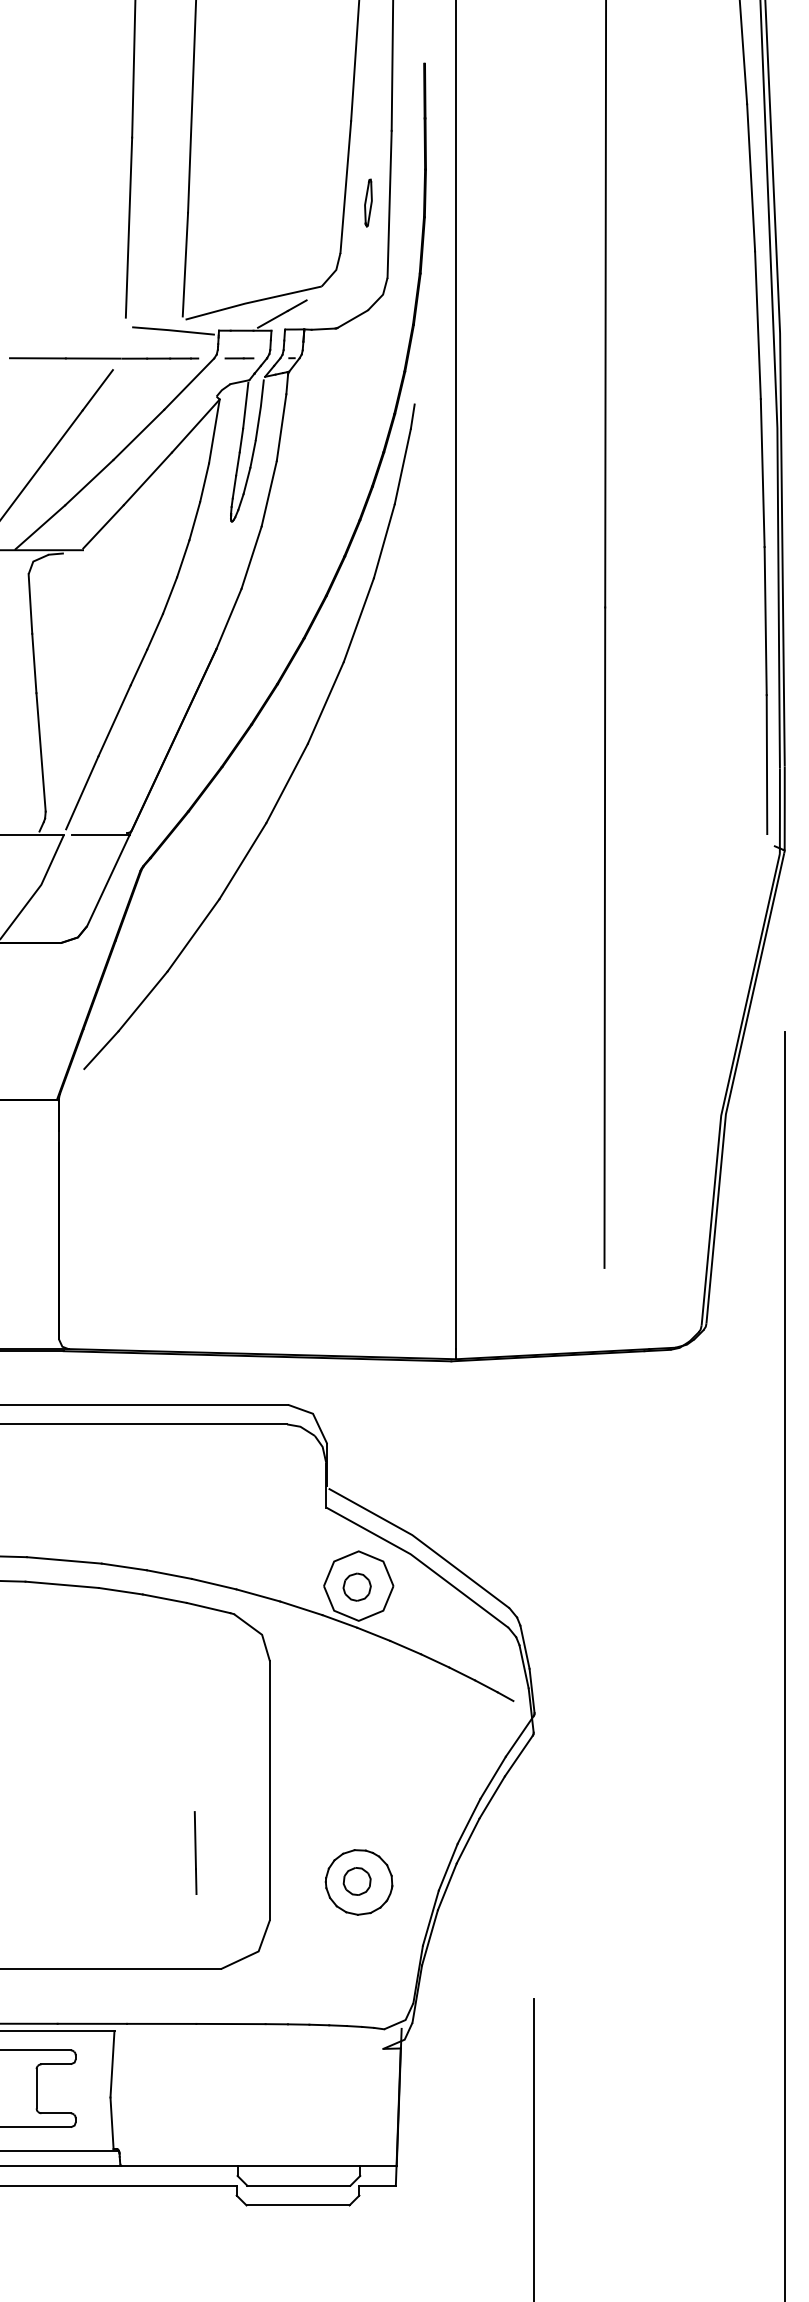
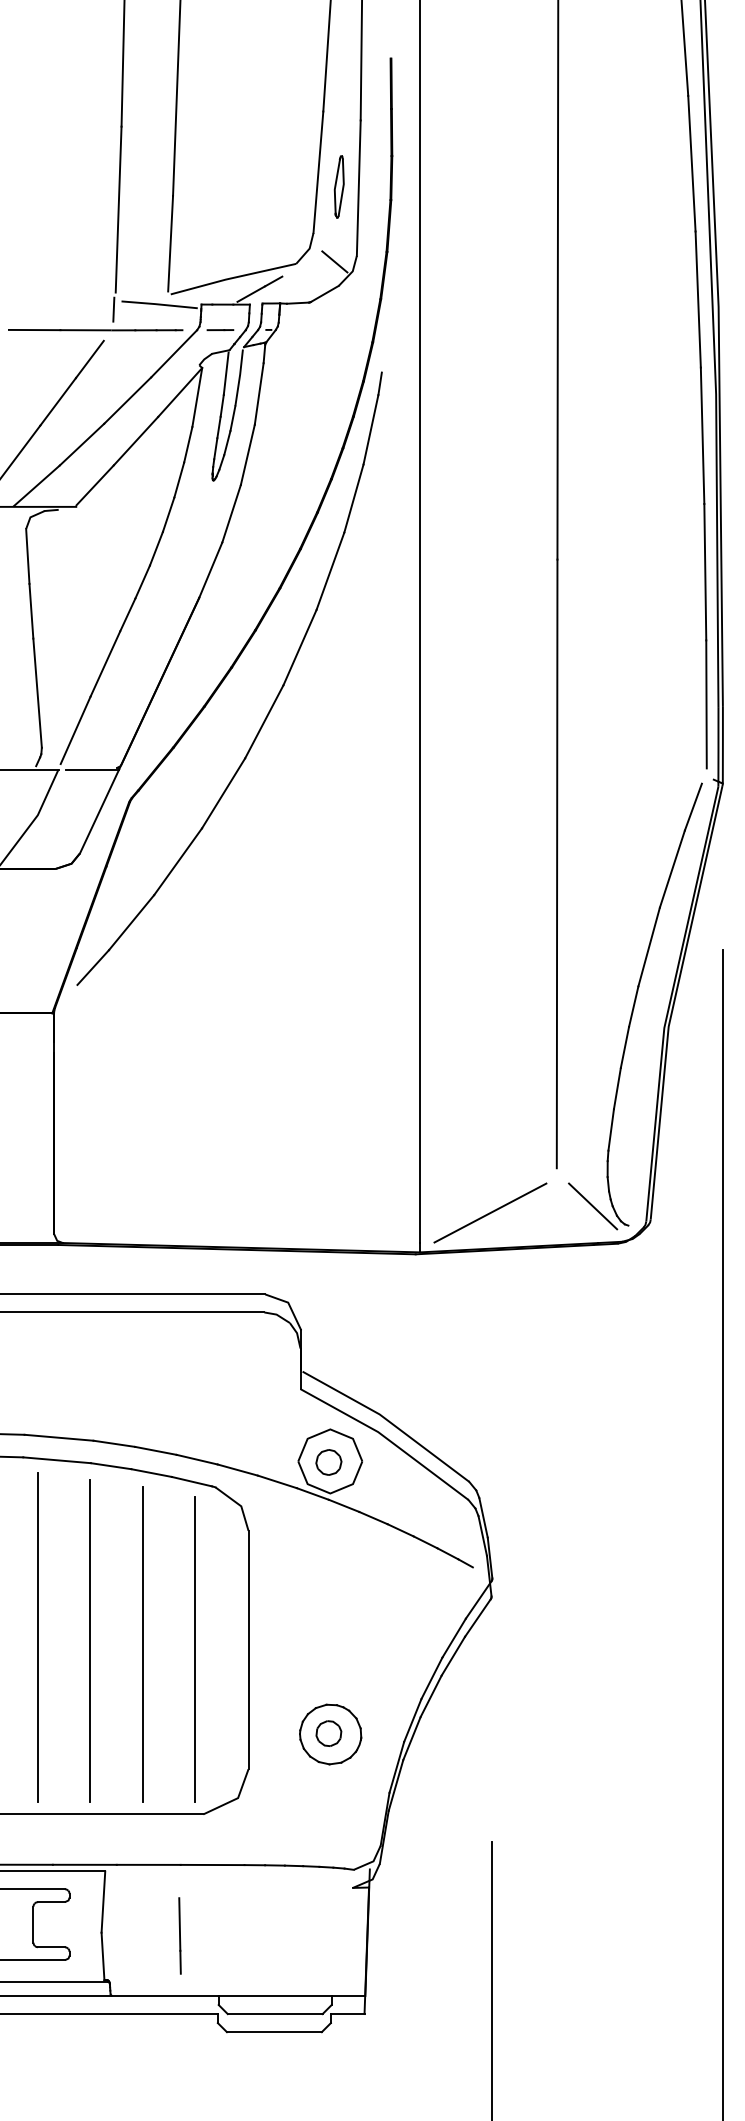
part: (368, 202) -> (339, 186), size x1.43
line: (363, 283) -> (334, 261), added
line: (123, 336) -> (113, 309), added
part: (689, 1092) -> (635, 1006), added
line: (532, 1316) -> (490, 1213), added
line: (41, 1777) -> (37, 1637), added
line: (97, 1780) -> (89, 1640), added
line: (154, 1784) -> (142, 1644), added
line: (212, 1789) -> (195, 1648), added
line: (195, 1852) -> (179, 1935), moved

